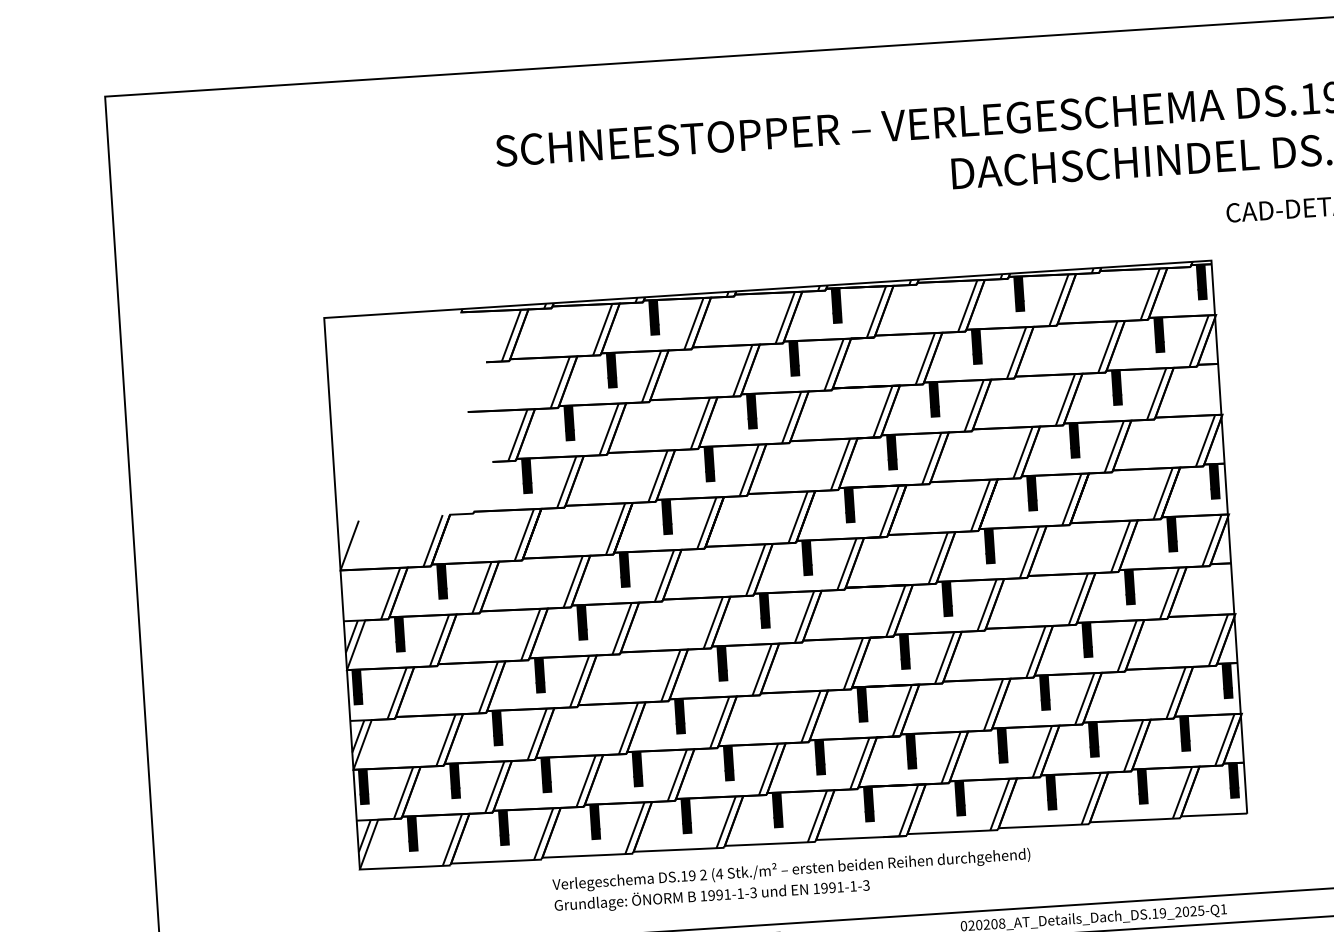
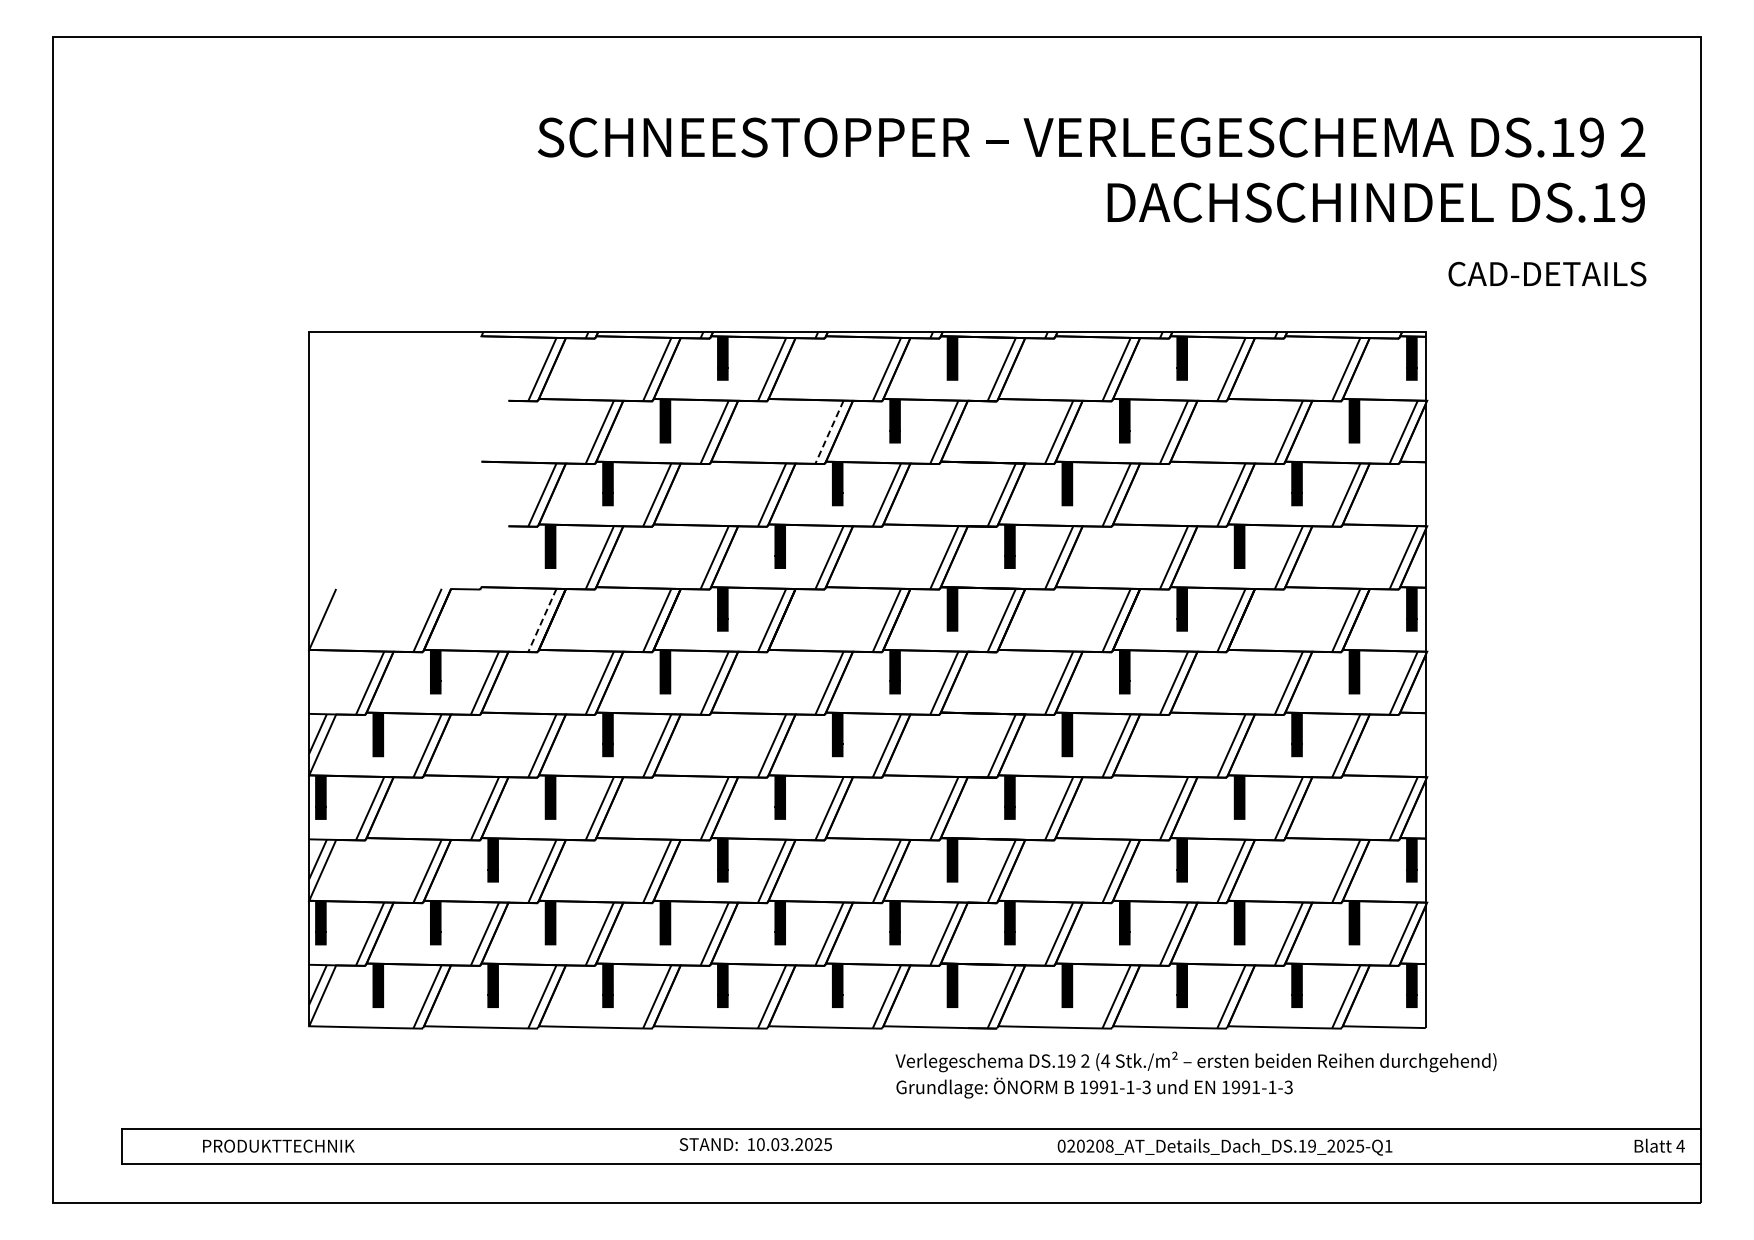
line: (742, 370) -> (829, 432), solid -> dashed
line: (524, 535) -> (542, 620), solid -> dashed
text: (791, 880) -> (1195, 1074), moved

